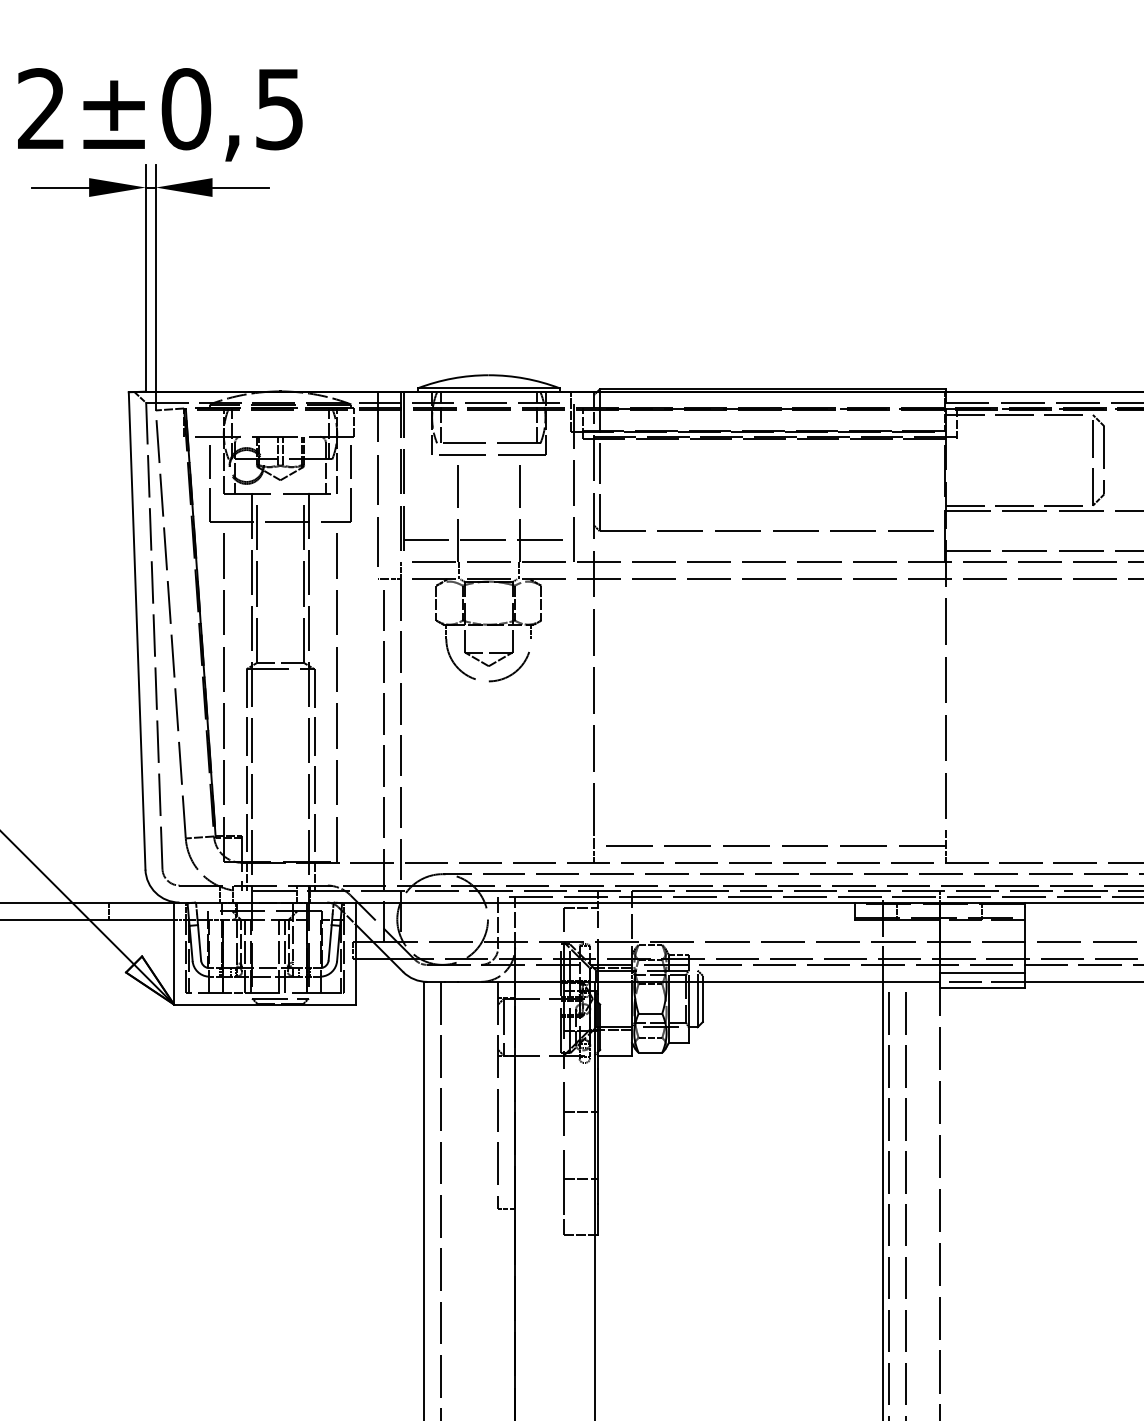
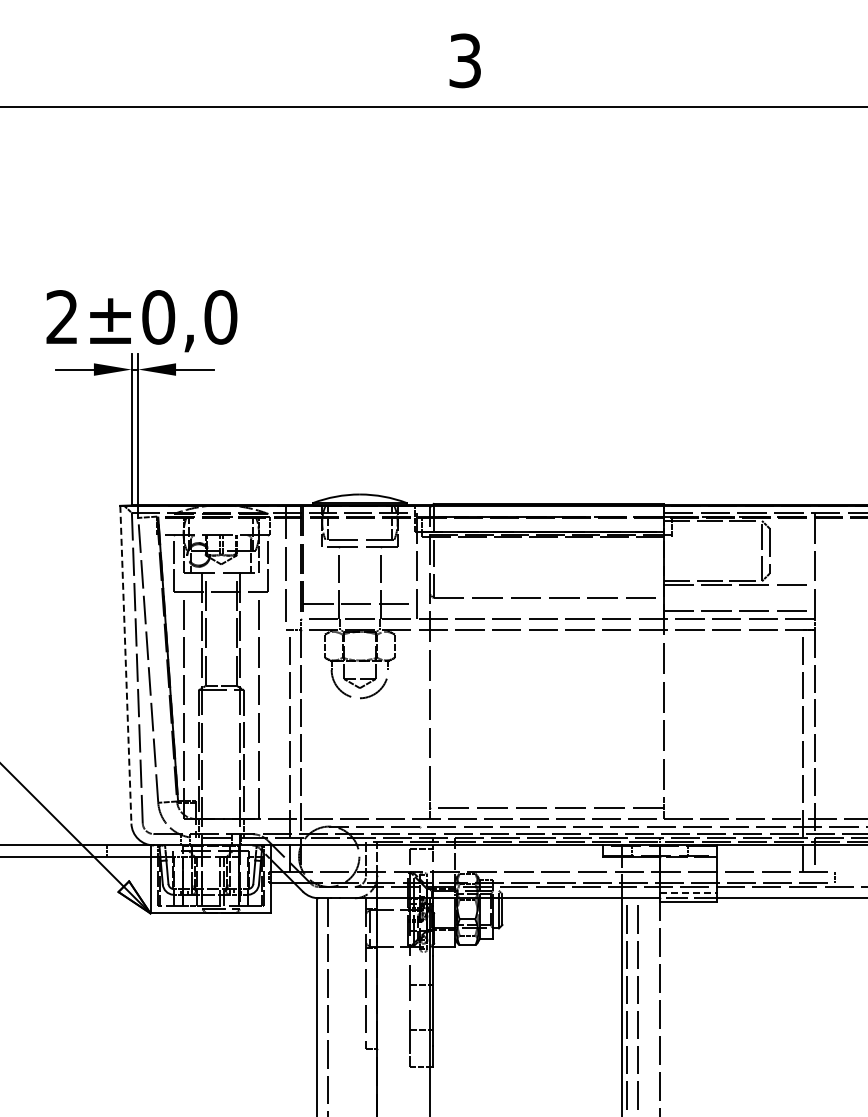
text: (279, 109) -> (220, 317), ±0,5 -> ±0,0
line: (136, 630) -> (125, 664), solid -> dashed
line: (982, 973) -> (688, 892), solid -> dashed

